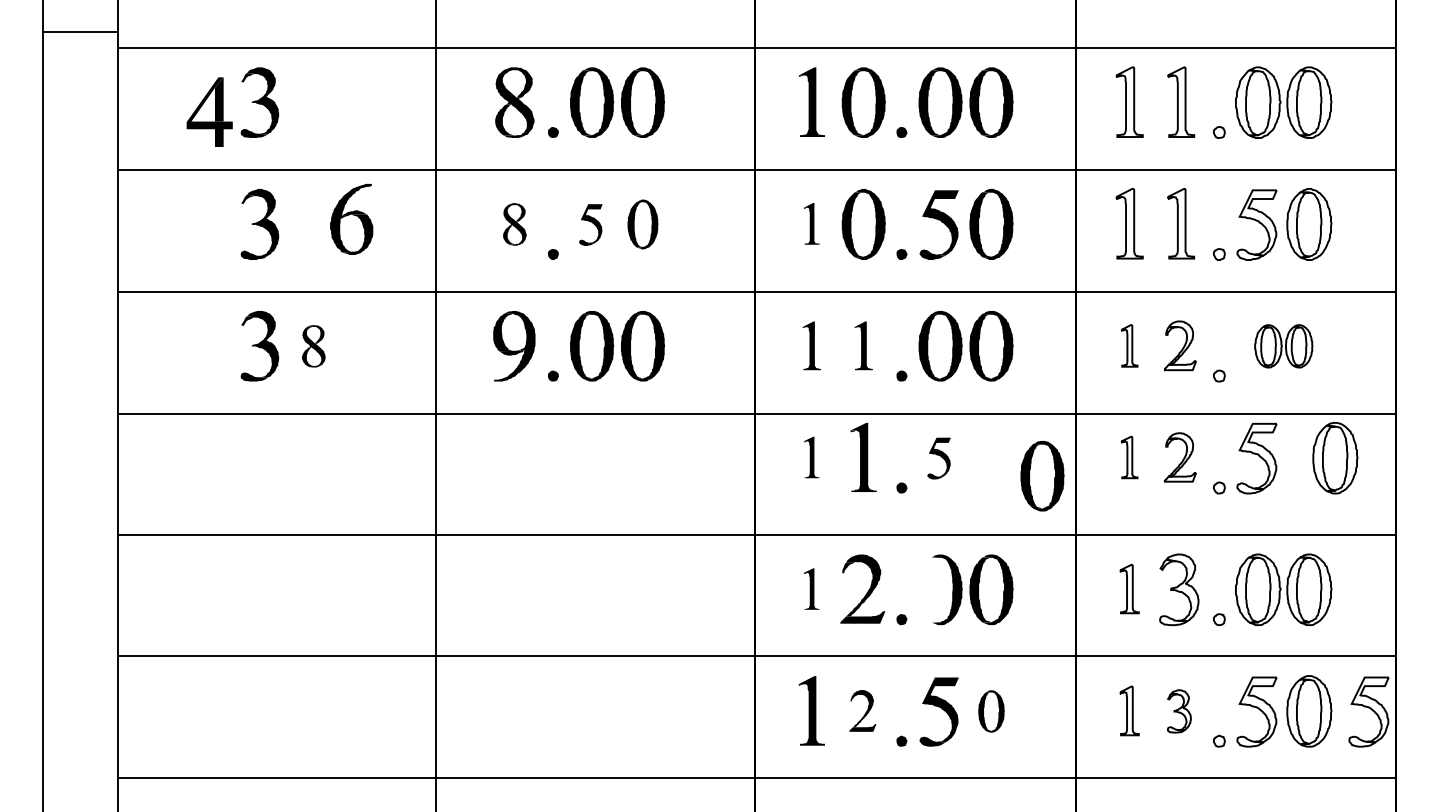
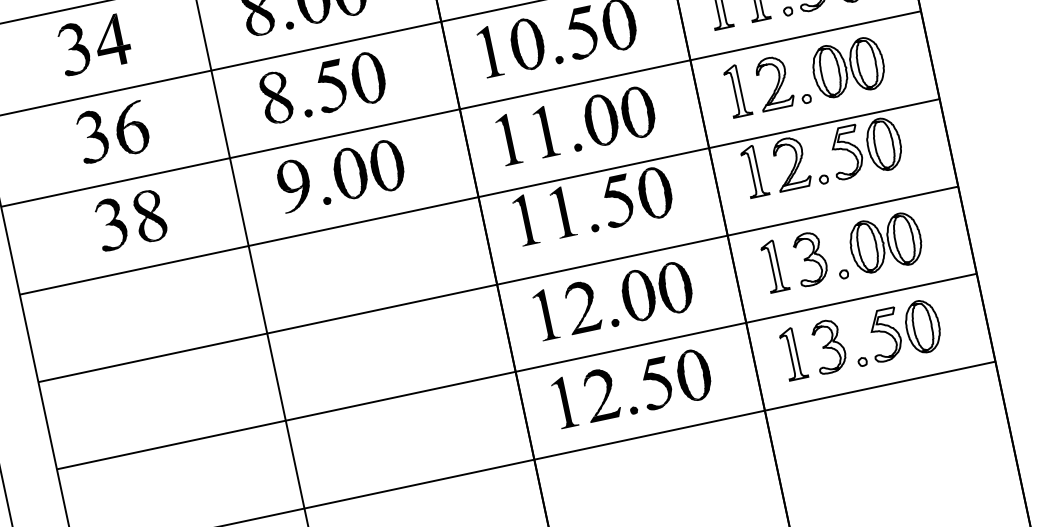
part: (209, 111) -> (111, 40), moved
part: (351, 219) -> (131, 128), moved
part: (811, 223) -> (489, 51), size x1.67
part: (514, 224) -> (276, 97), size x1.67
part: (590, 224) -> (330, 86), size x1.67
part: (642, 224) -> (368, 78), size x1.43
part: (811, 345) -> (508, 139), size x1.43
part: (863, 345) -> (545, 131), size x1.43
part: (1129, 345) -> (737, 90), size x1.67
part: (1180, 345) -> (774, 82), size x1.43
part: (313, 346) -> (150, 216), size x1.67
part: (1283, 346) -> (848, 67), size x1.67
part: (811, 457) -> (525, 220), size x1.67
part: (1129, 457) -> (754, 171), size x1.67
part: (1180, 457) -> (791, 163), size x1.43
part: (938, 458) -> (617, 201), size x1.67
part: (1335, 458) -> (884, 144), moved
part: (1042, 476) -> (655, 193), moved
part: (811, 588) -> (545, 314), size x1.67
part: (1129, 588) -> (774, 265), size x1.43
fill: (929, 589) -> (630, 297), added
part: (862, 710) -> (601, 394), size x1.67
part: (1129, 710) -> (793, 353), size x1.43
part: (991, 711) -> (694, 375), size x1.67
part: (1179, 711) -> (829, 346), size x1.67
part: (1368, 711) -> (965, 317), removed

